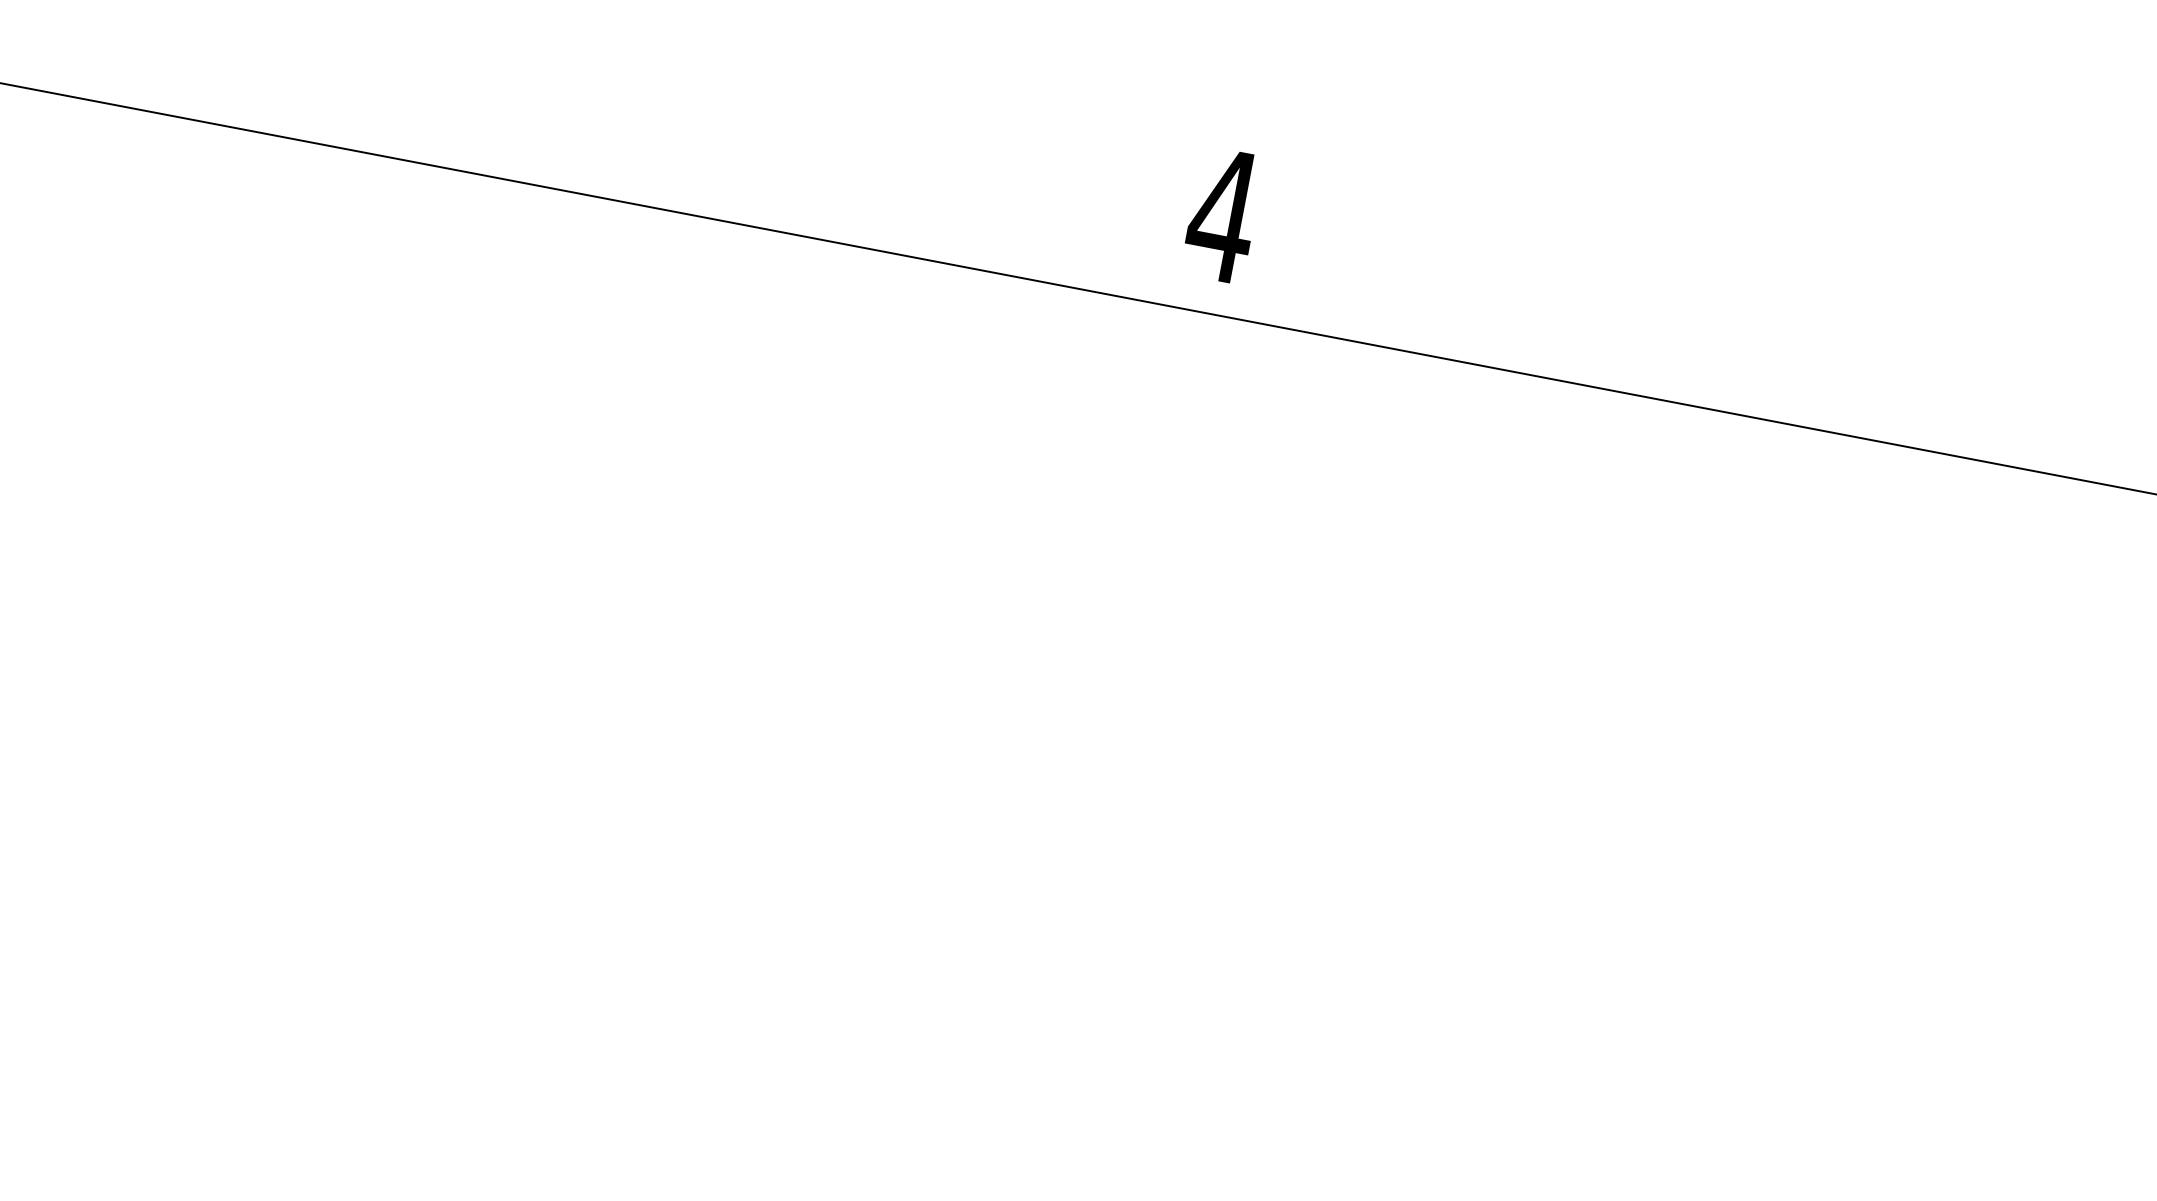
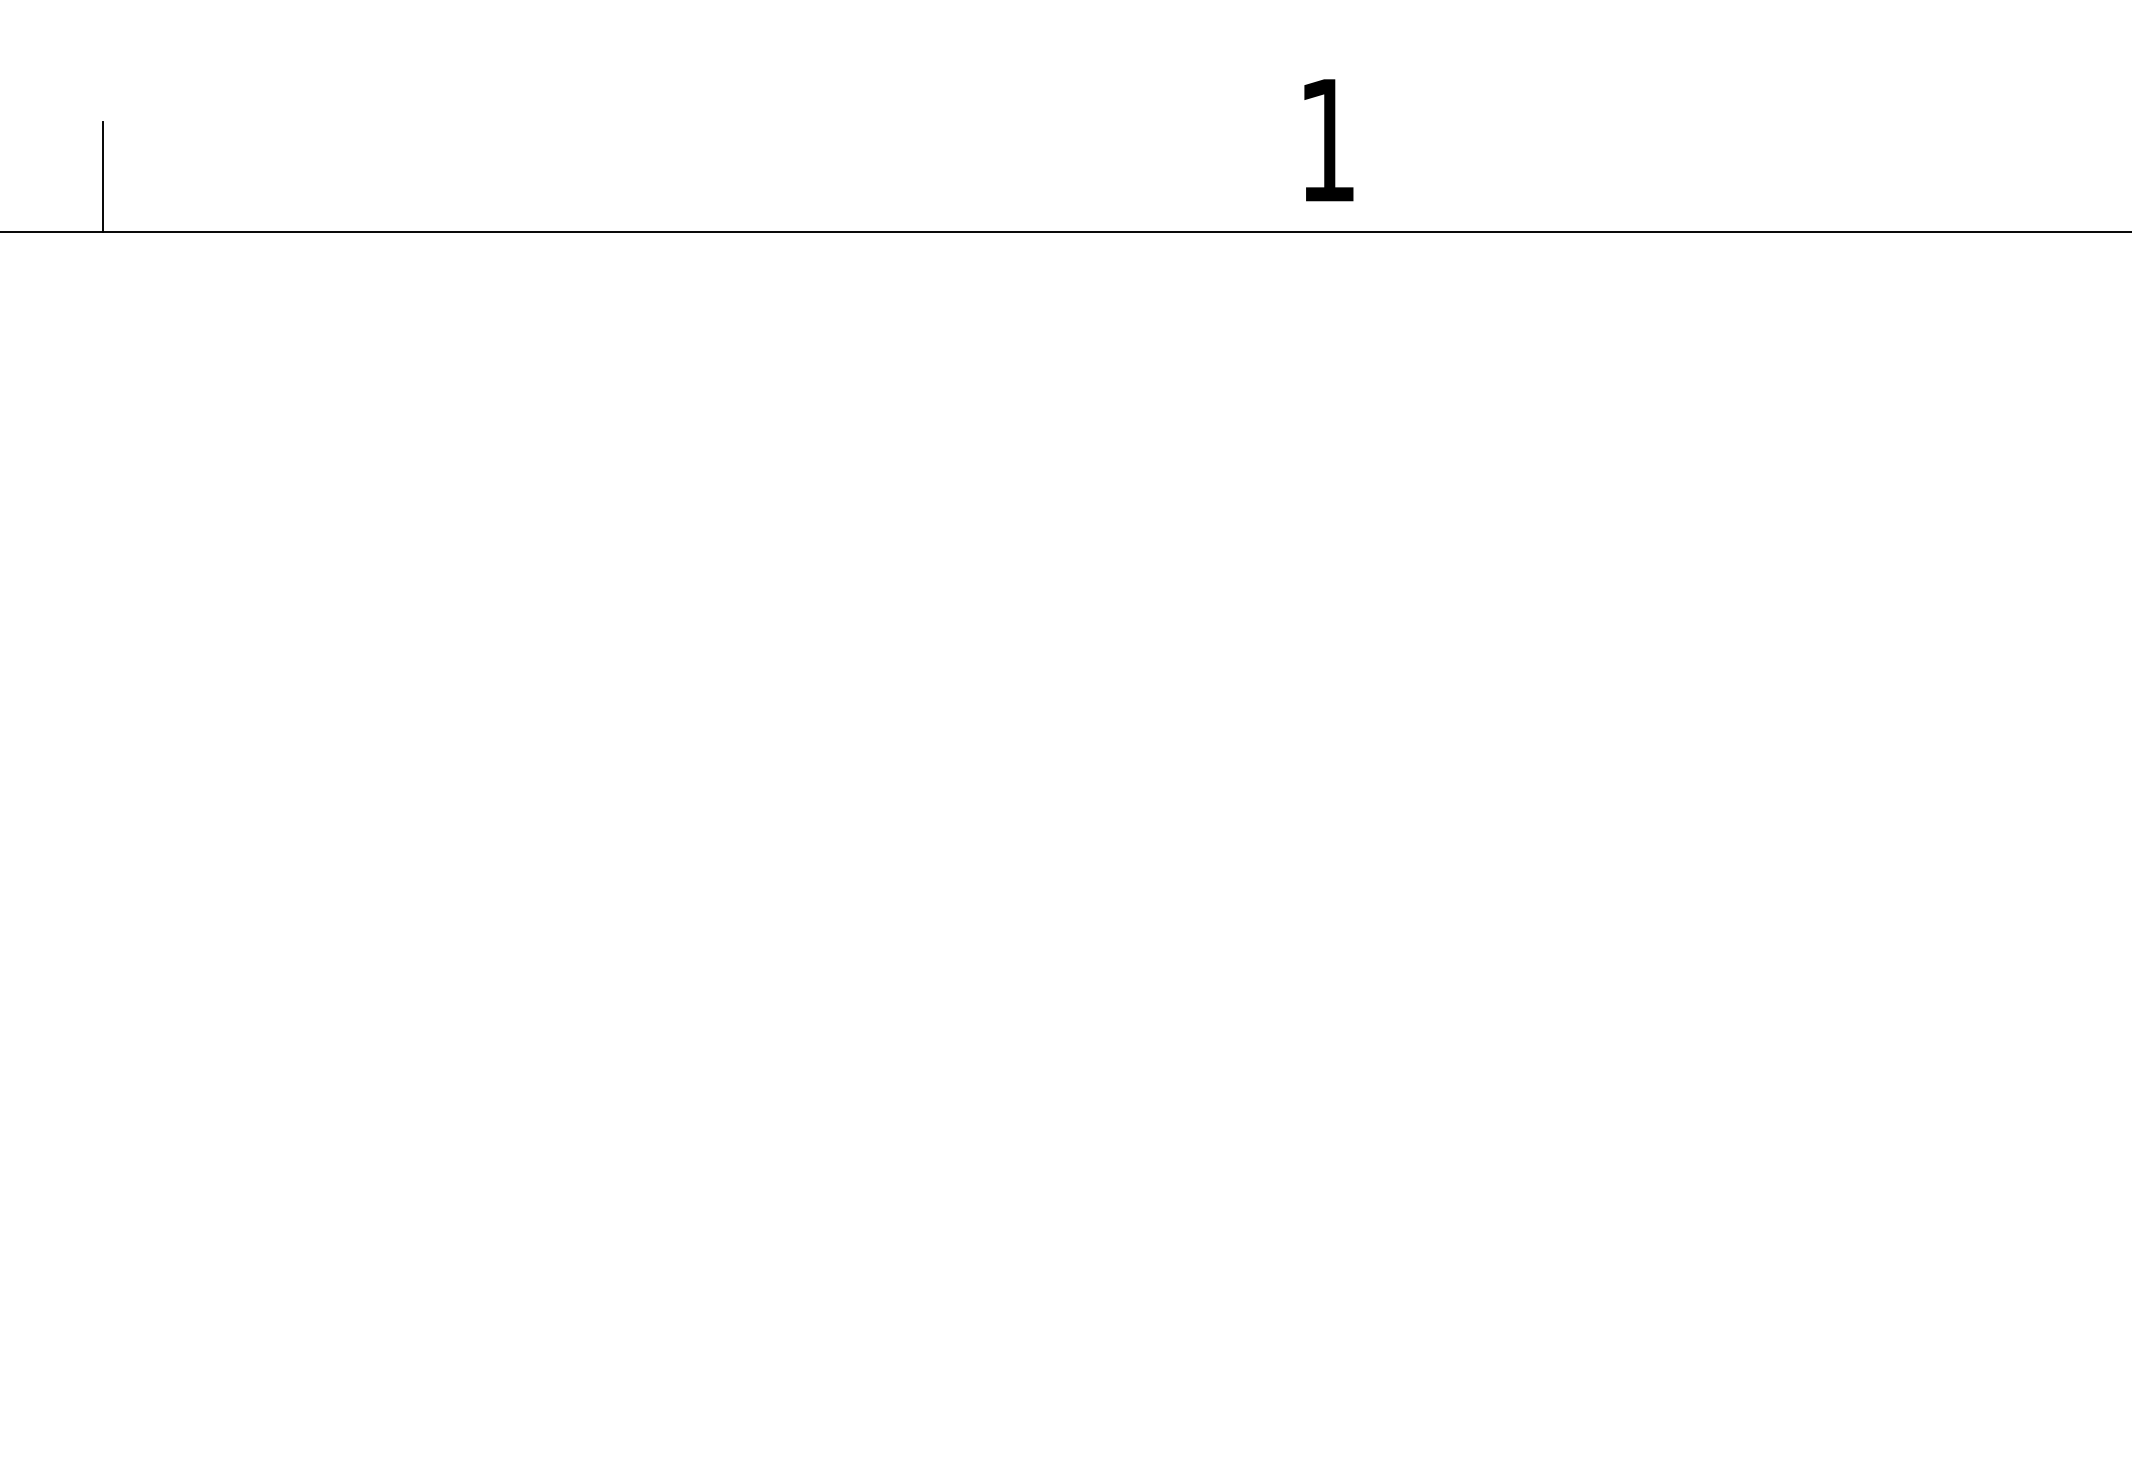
text: (1222, 215) -> (1327, 140), 4 -> 1

